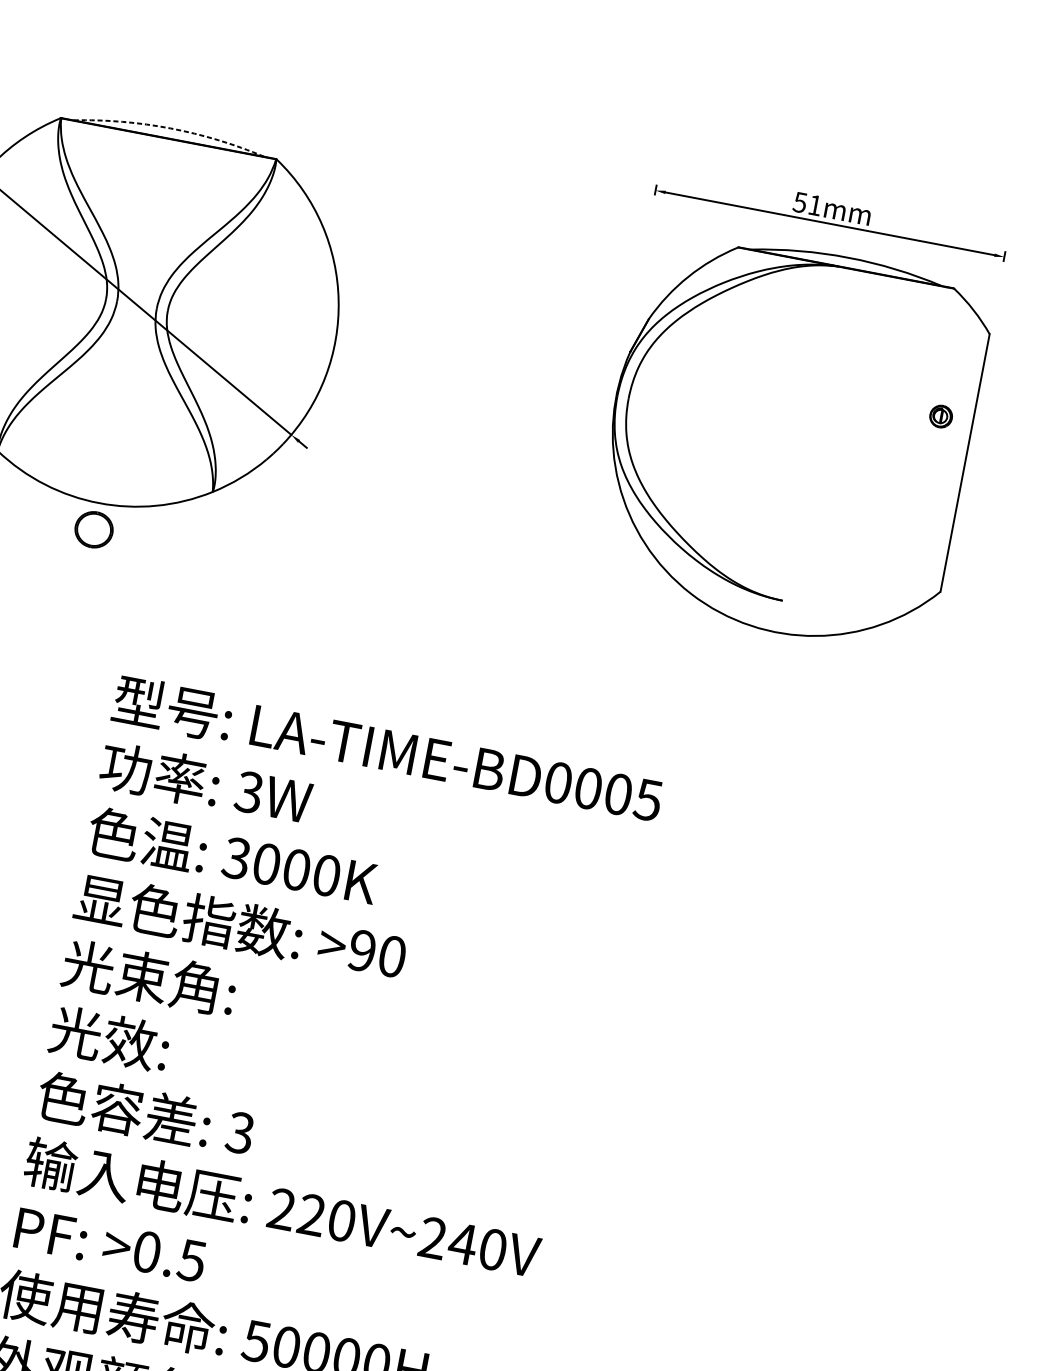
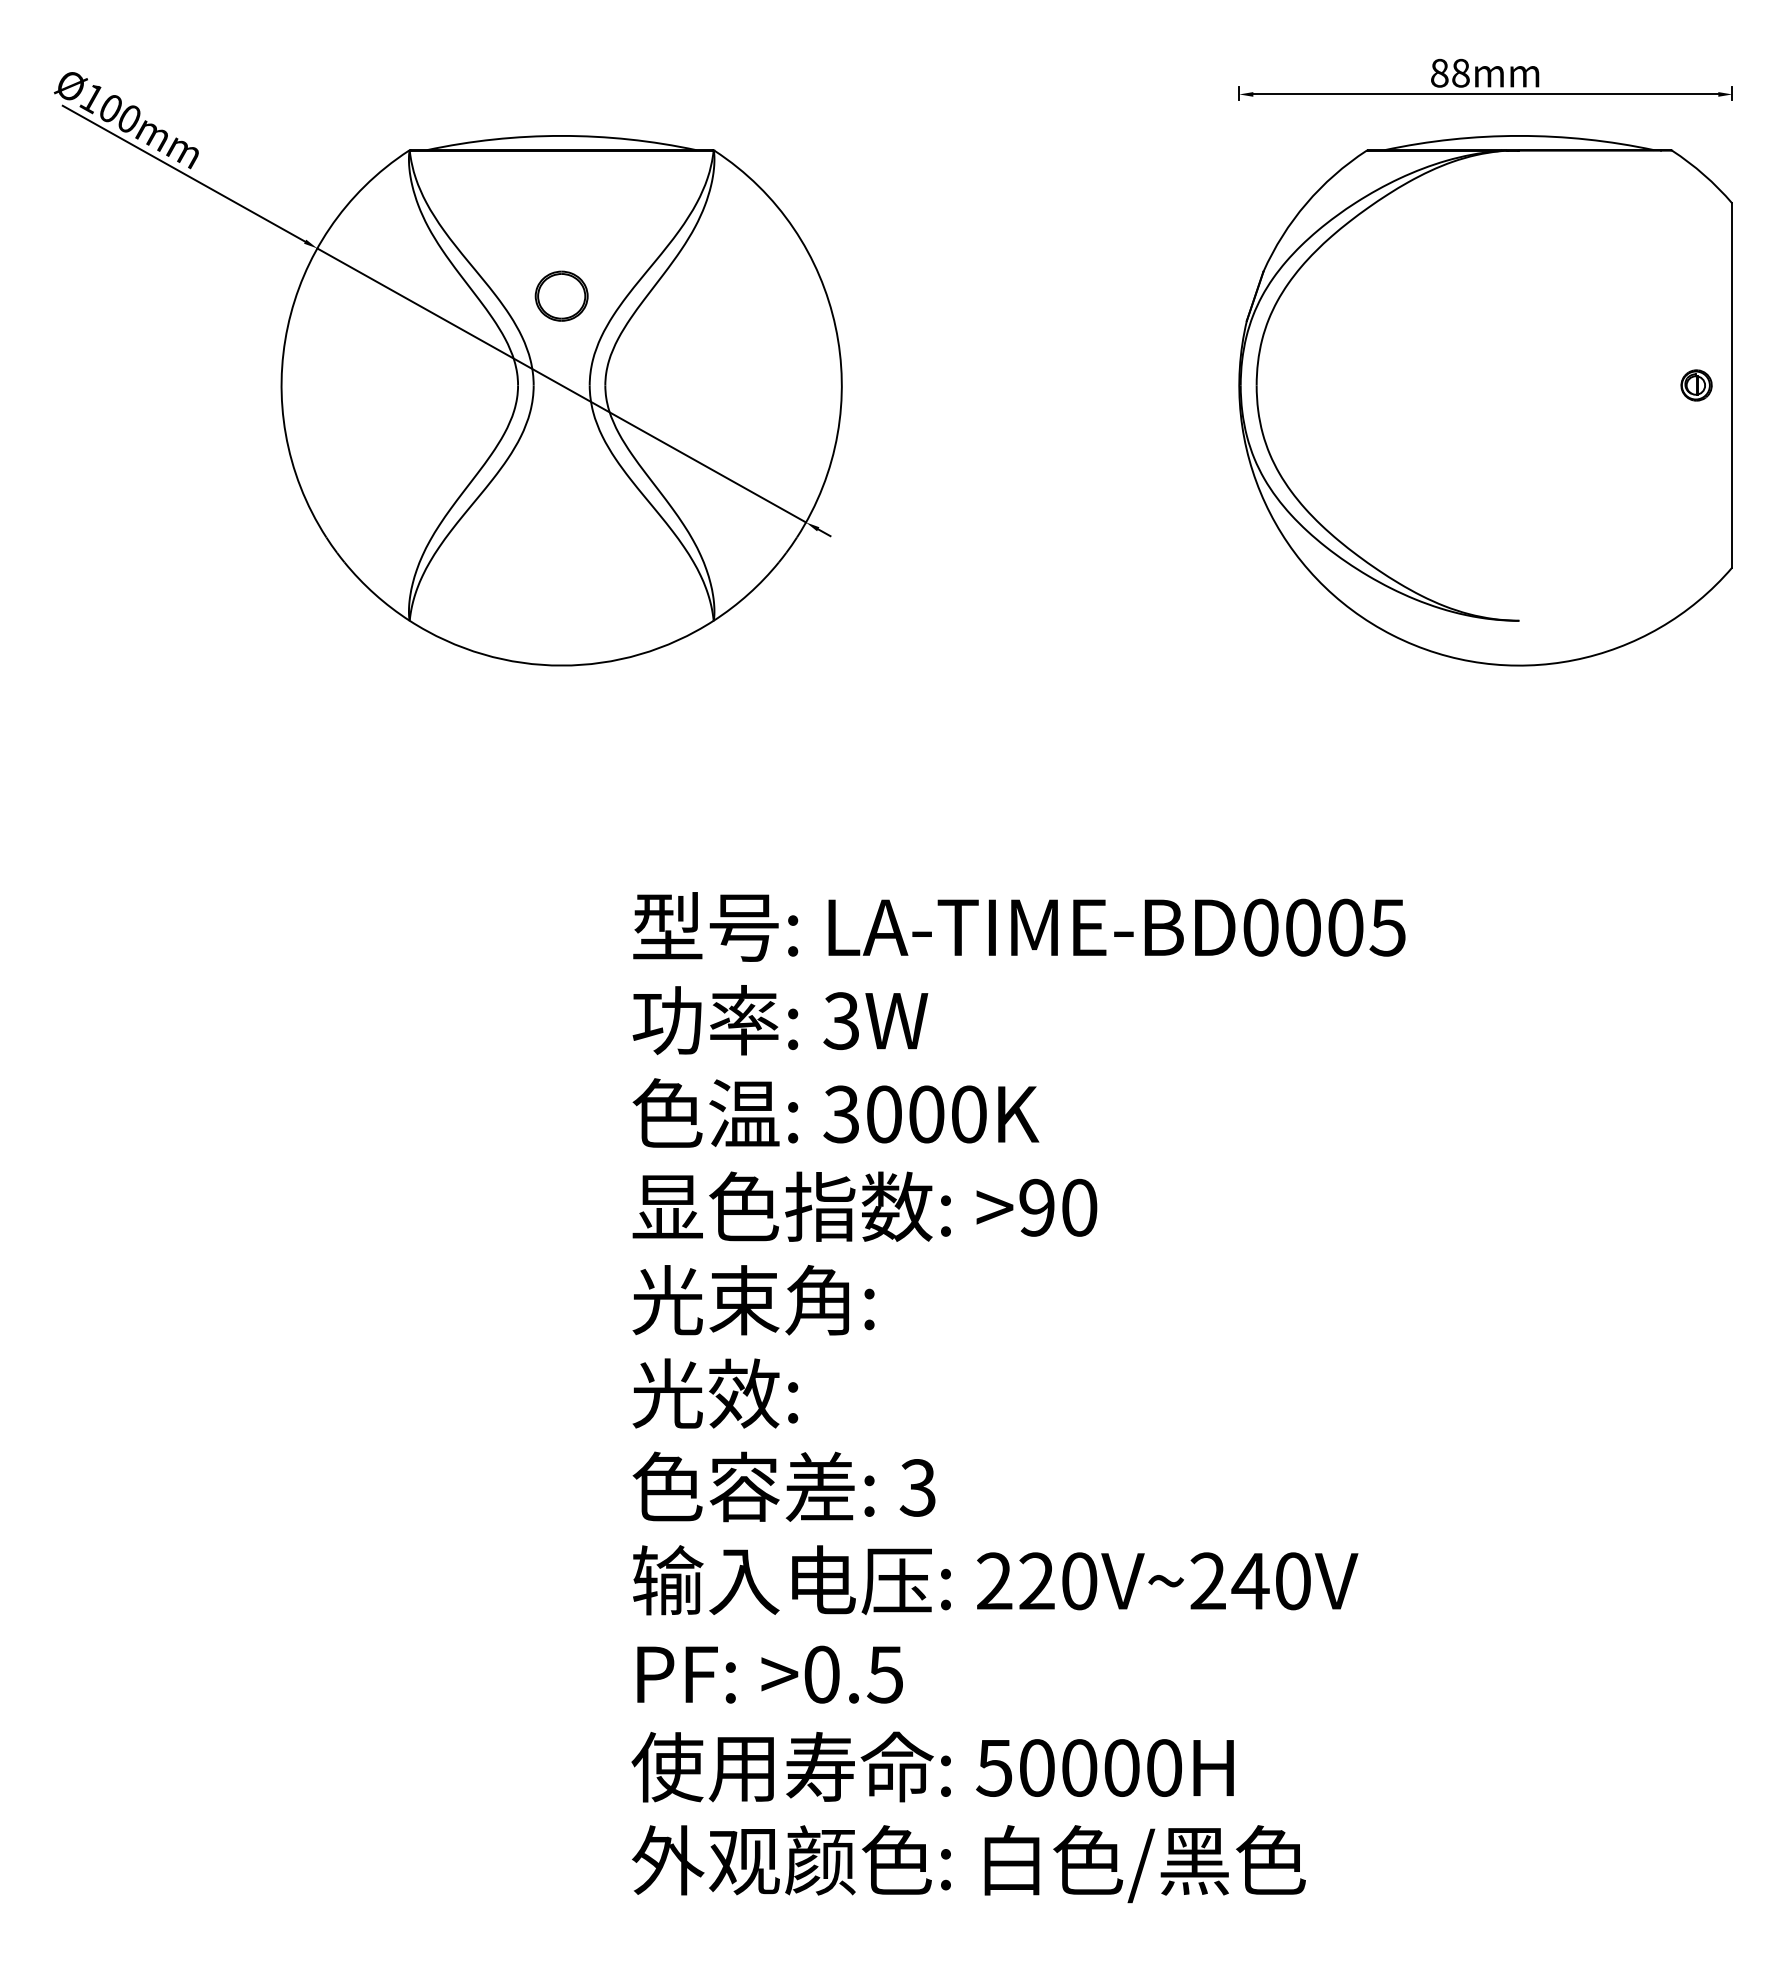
arc: (170, 128) -> (561, 135), dashed -> solid
text: (807, 203) -> (1449, 72), 51mm -> 88mm
part: (941, 416) -> (1696, 385), moved
part: (94, 529) -> (561, 295), moved

